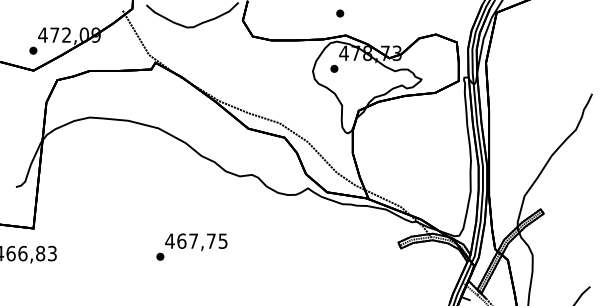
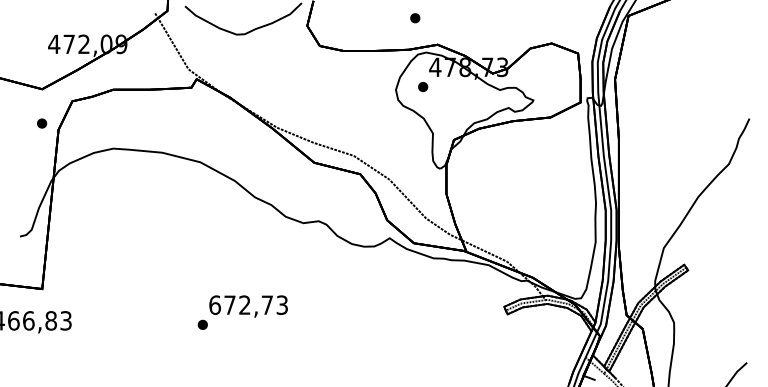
part: (340, 13) -> (415, 18), moved
part: (33, 50) -> (42, 123), moved
text: (196, 240) -> (248, 304), 467,75 -> 672,73

